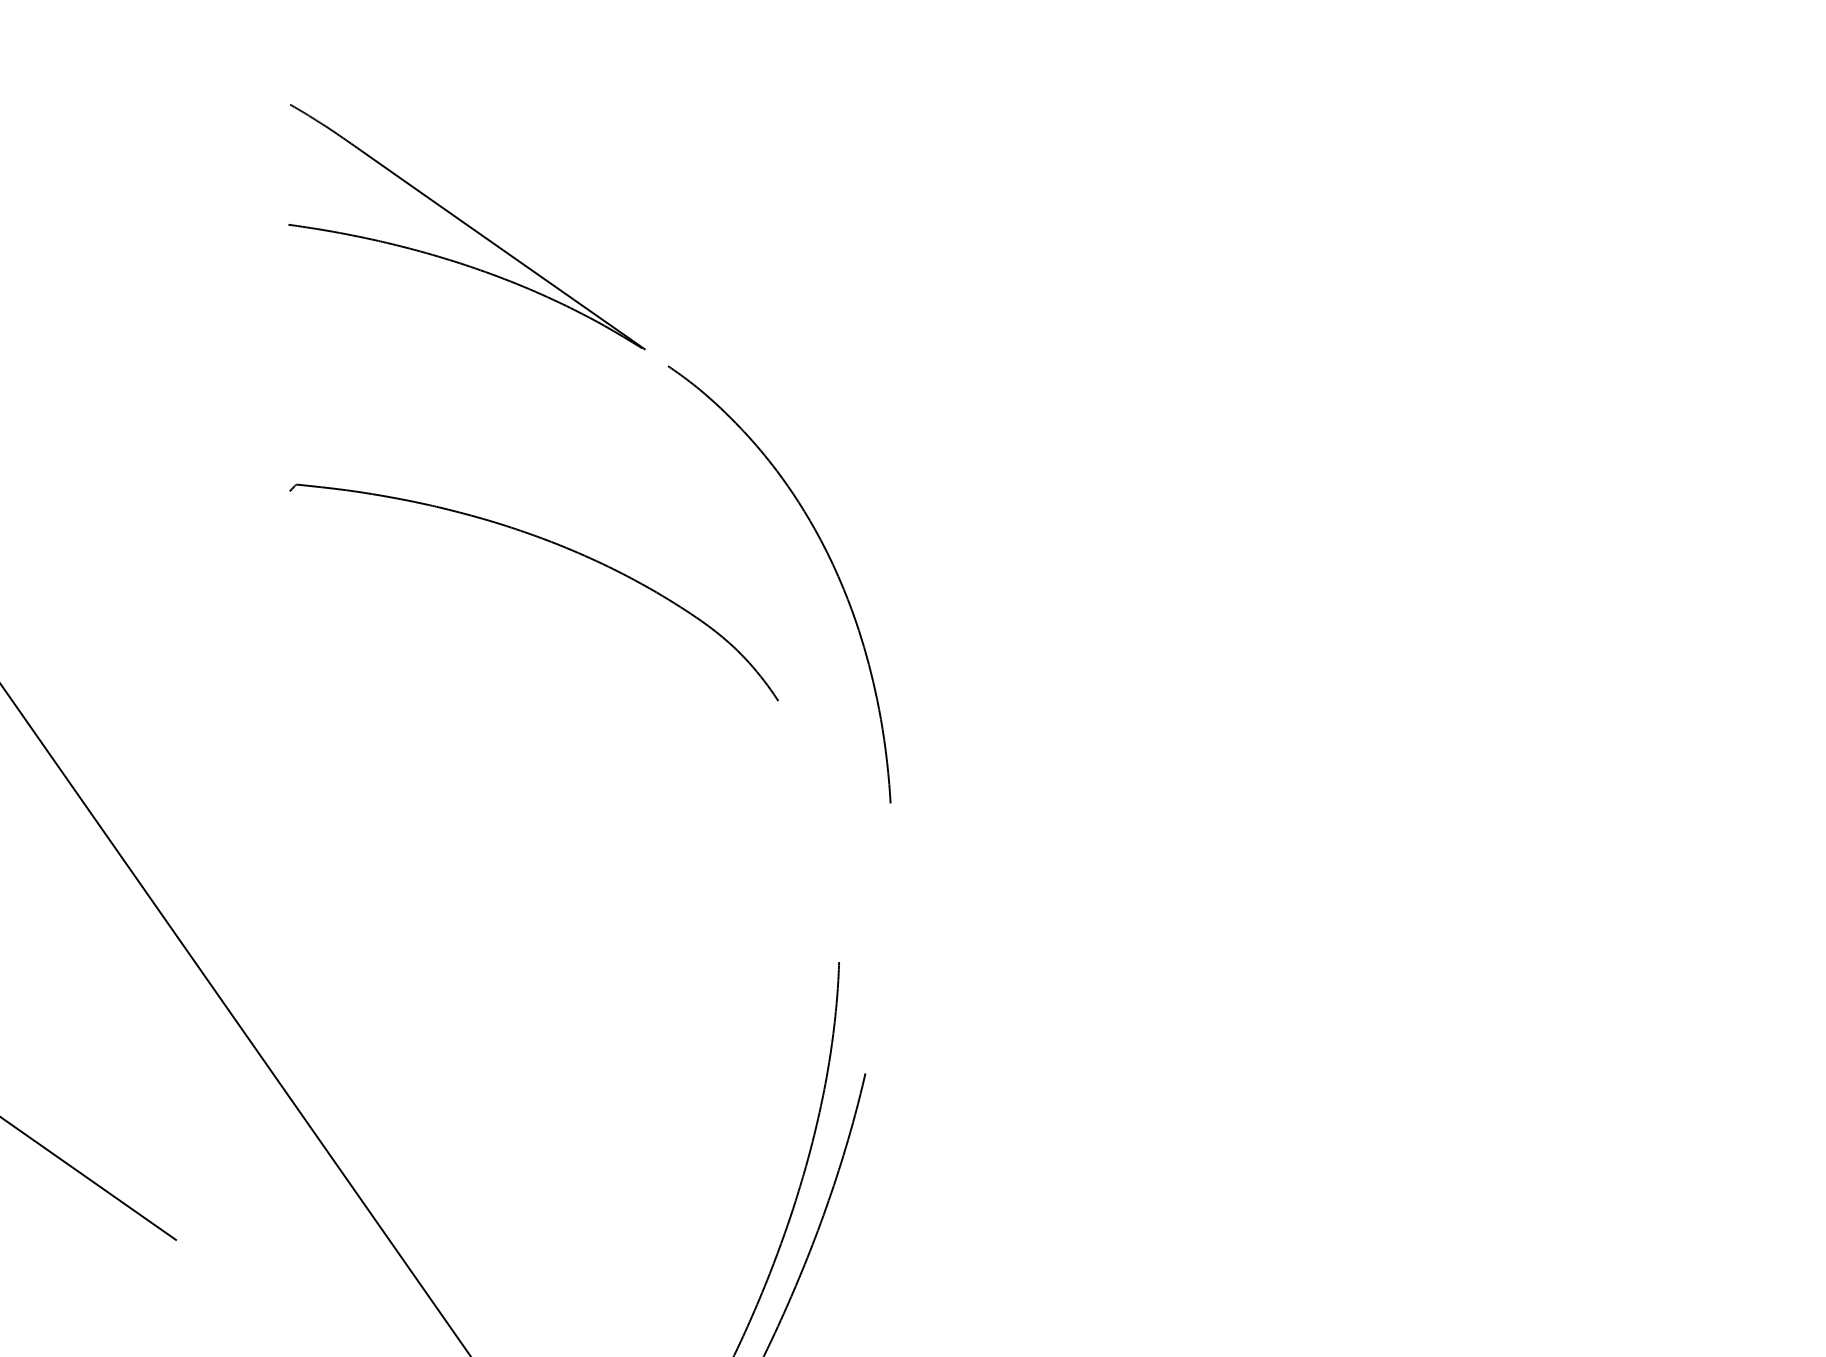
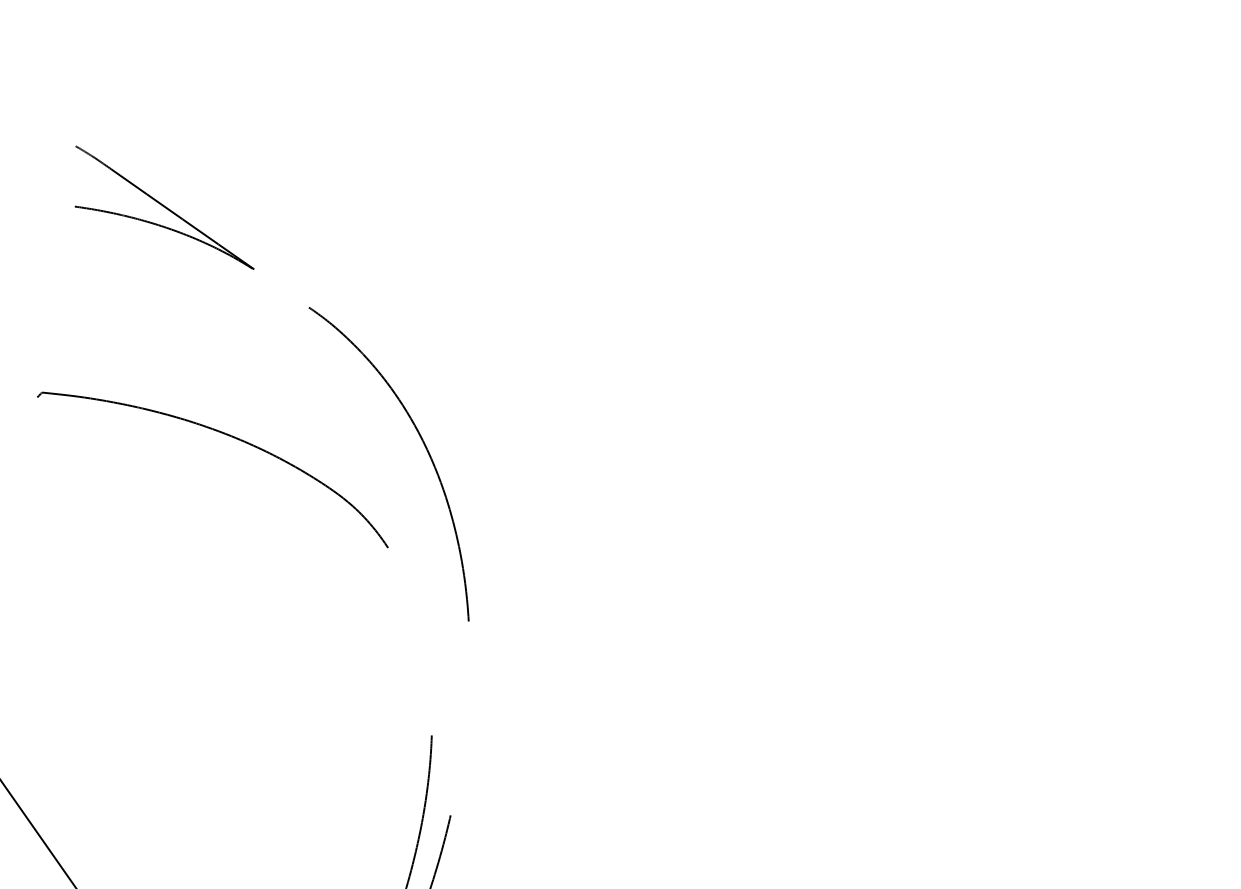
part: (466, 227) -> (164, 207), size x0.7

